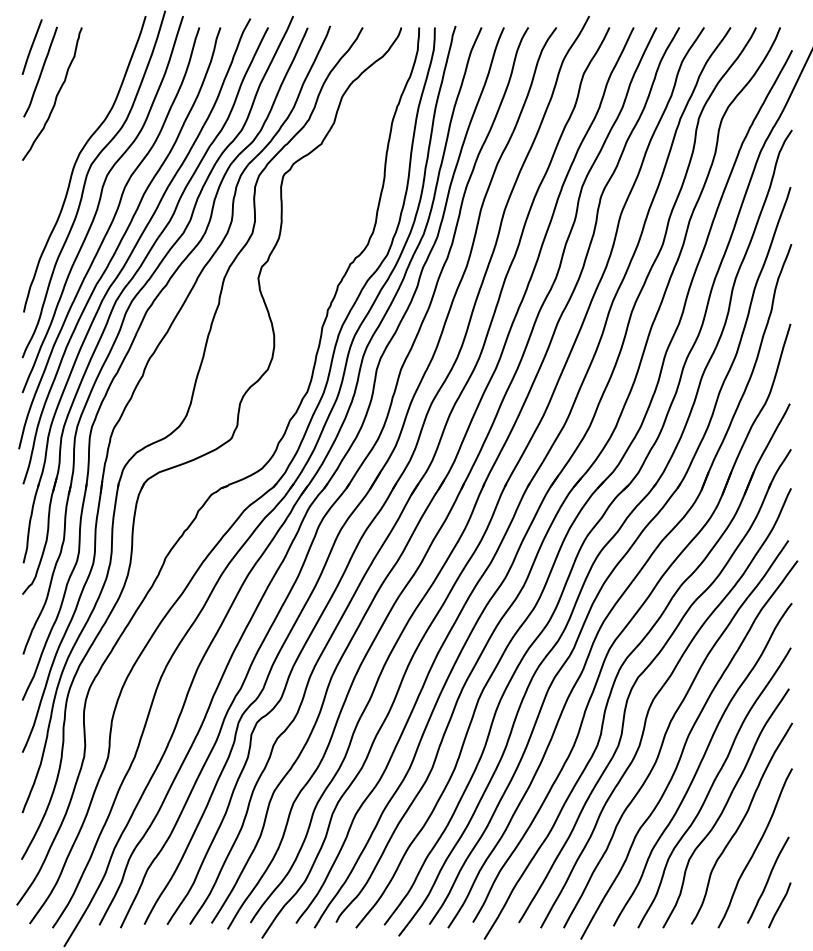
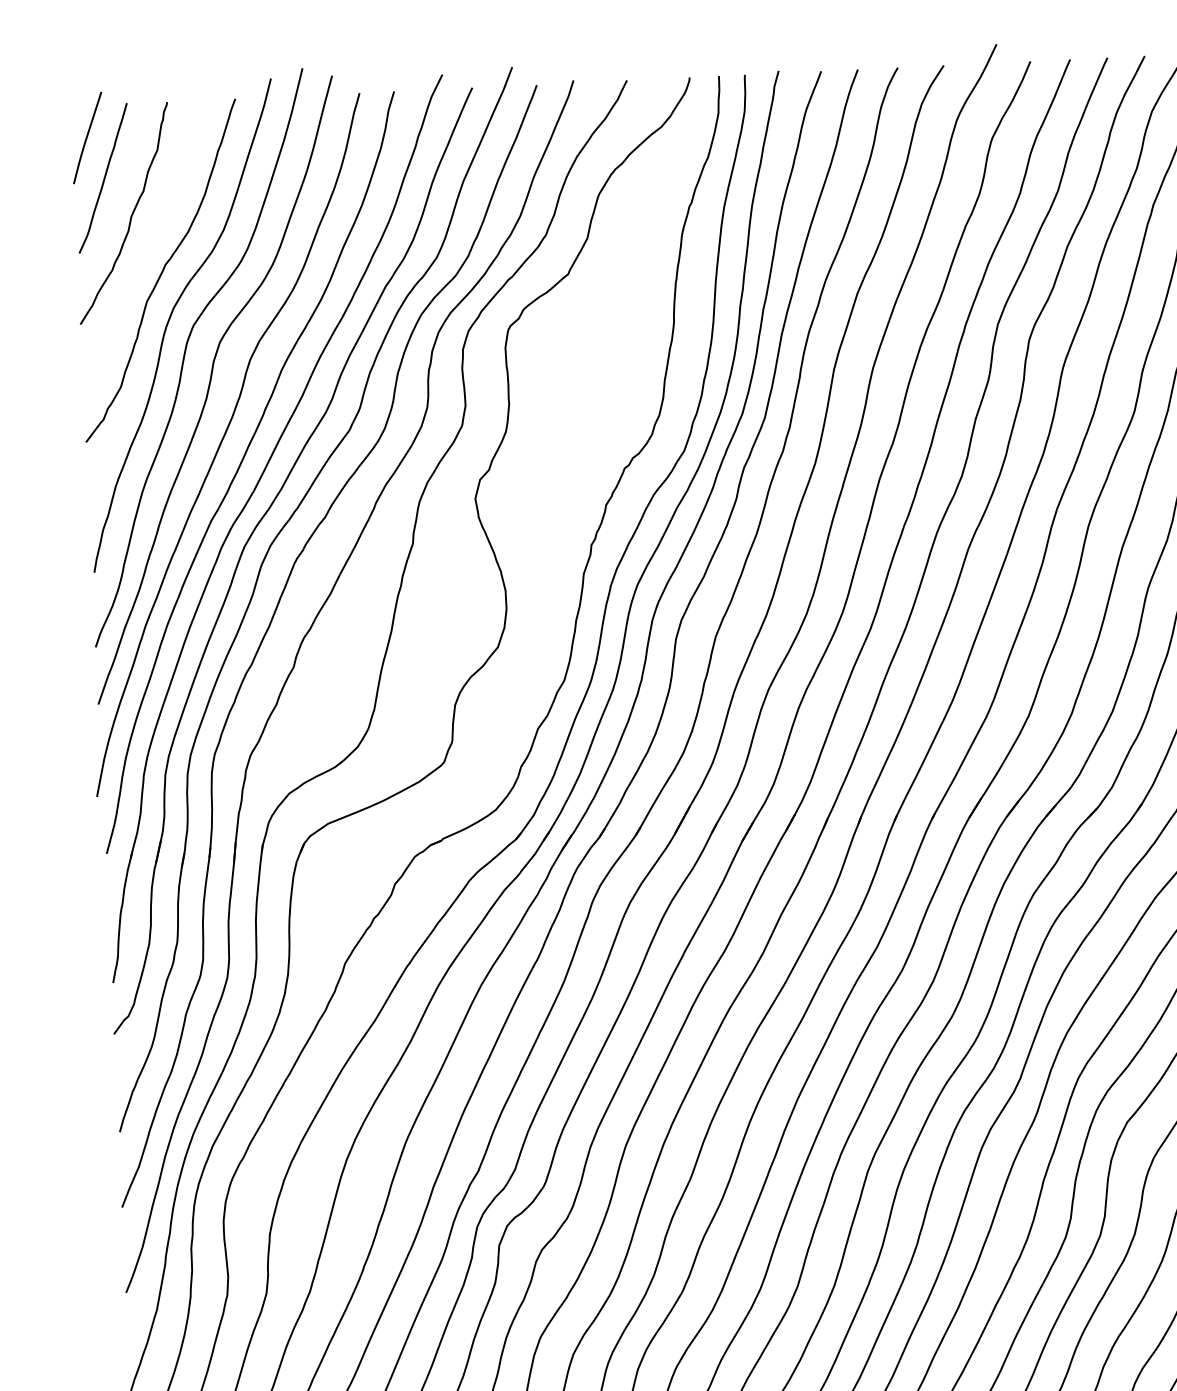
curve: (73, 129) -> (161, 269), added

